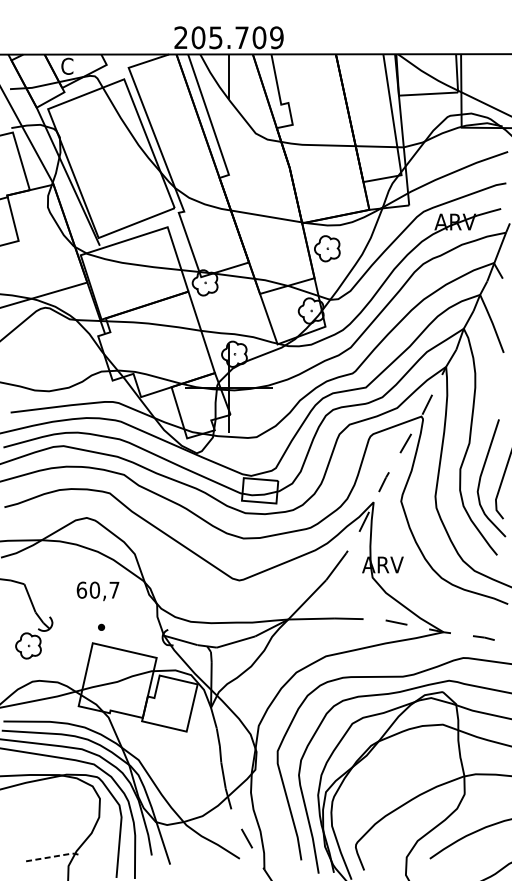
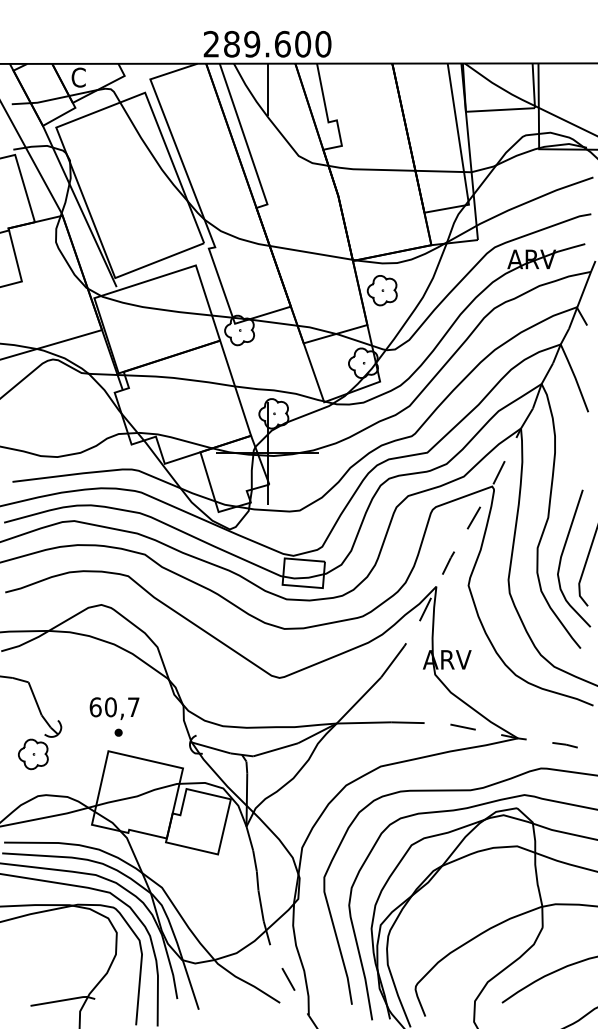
text: (237, 37) -> (277, 43), 205.709 -> 289.600
text: (97, 591) -> (114, 708), moved
line: (55, 856) -> (64, 1000), dashed -> solid

